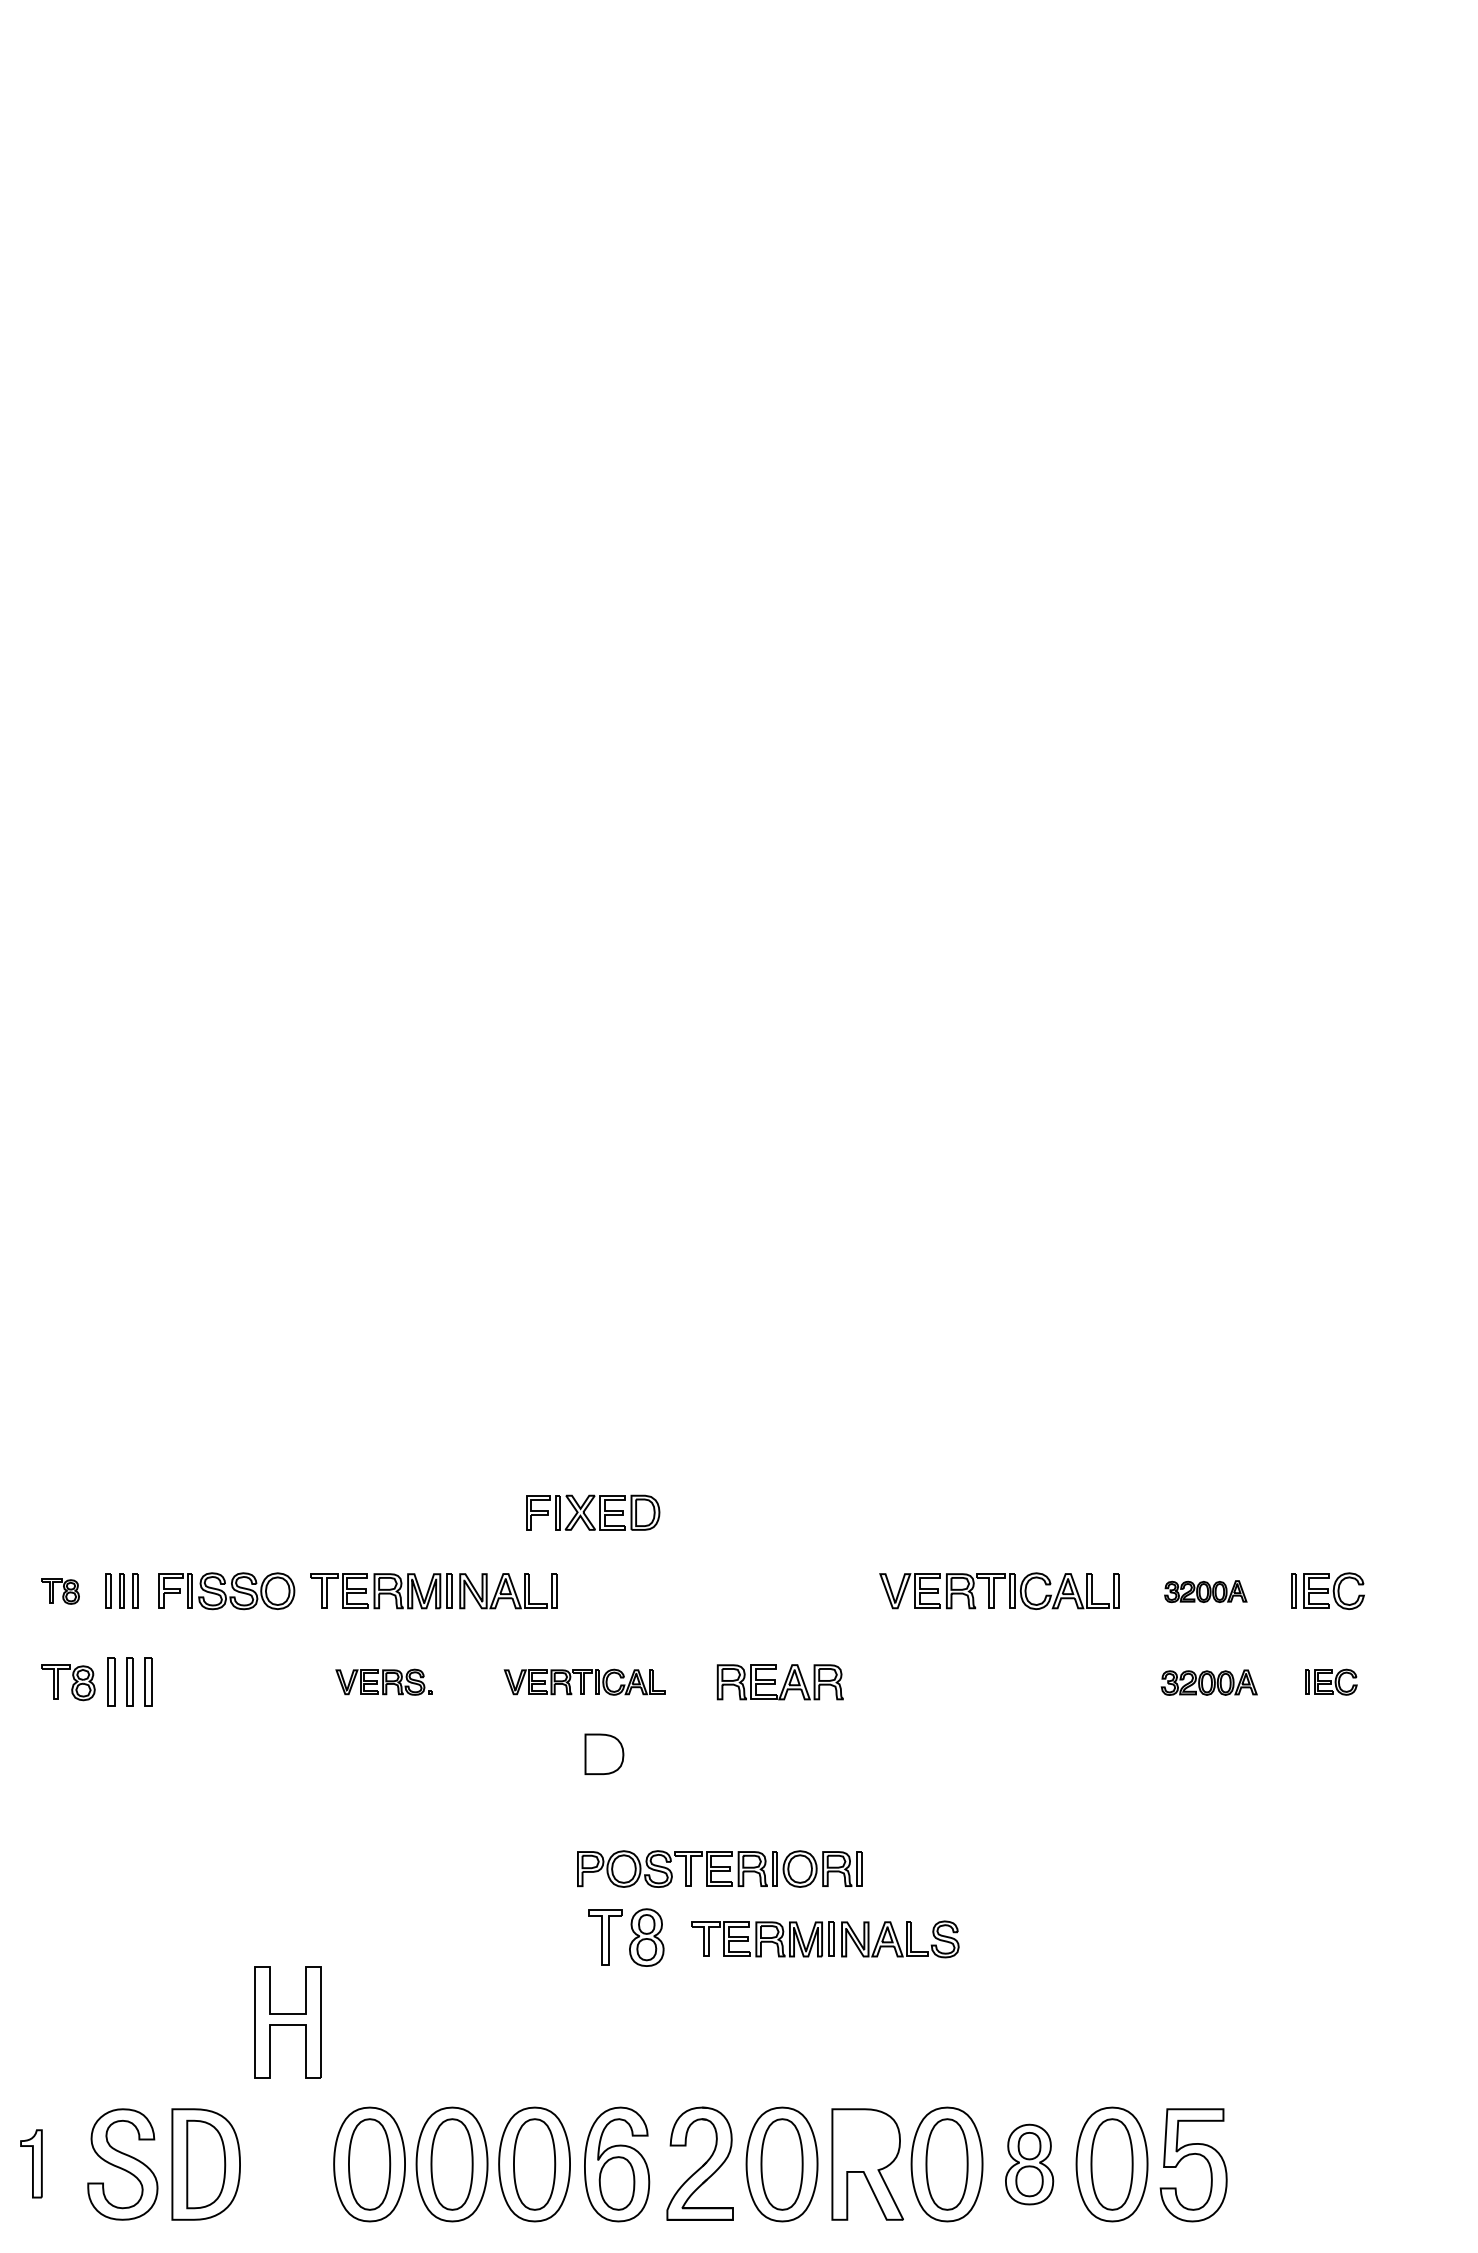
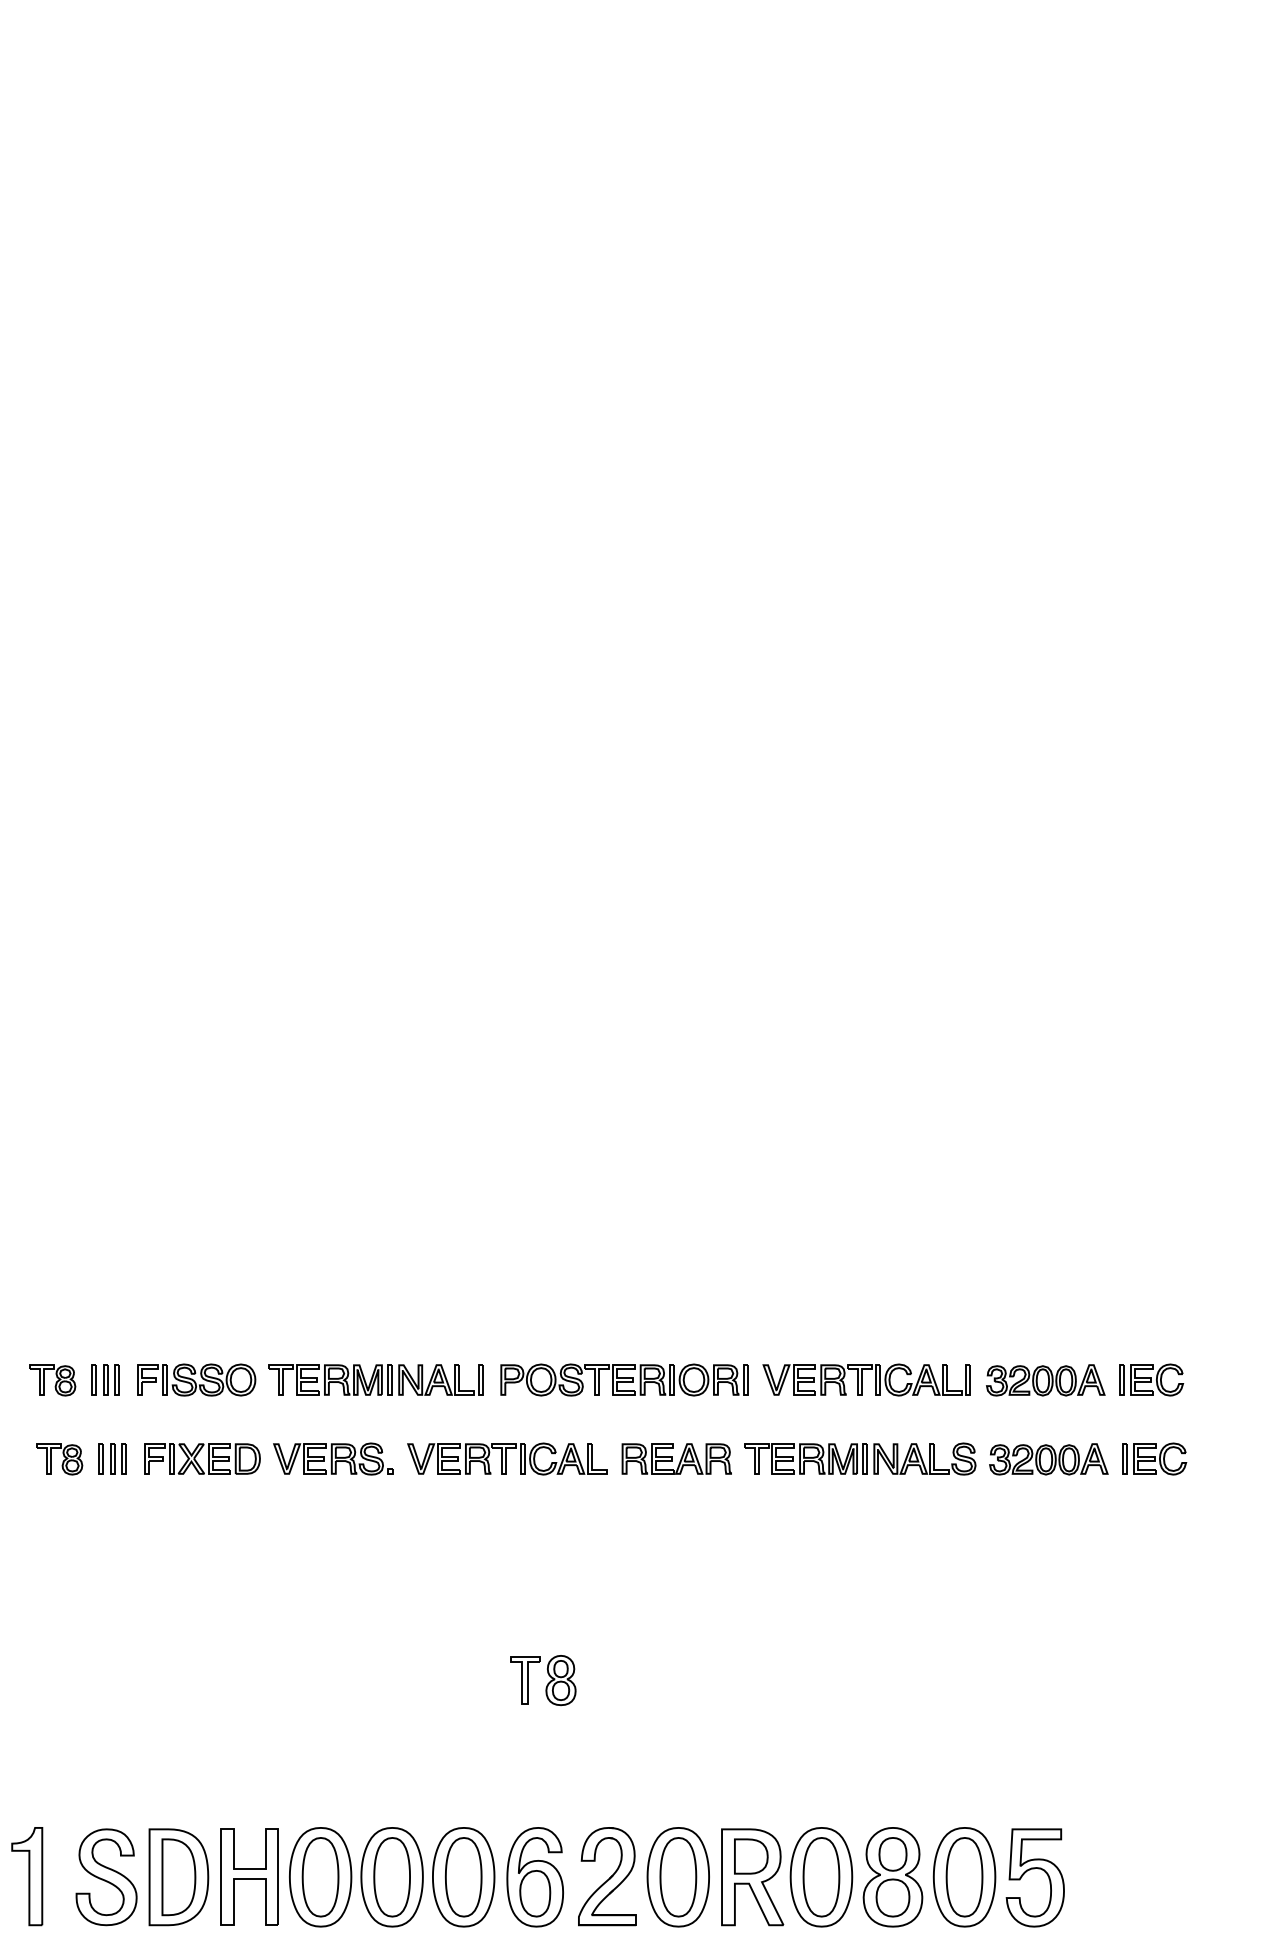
part: (593, 1512) -> (202, 1458), moved
part: (60, 1591) -> (52, 1380), size x1.43
part: (1205, 1591) -> (1045, 1380), size x1.67
part: (129, 1681) -> (112, 1458), size x0.71
part: (384, 1681) -> (333, 1458), size x1.43
part: (585, 1681) -> (507, 1458), size x1.43
part: (1331, 1681) -> (1154, 1458), size x1.43
part: (1208, 1682) -> (1048, 1459), size x1.43
part: (604, 1754) -> (751, 1856), moved
part: (719, 1868) -> (624, 1379), moved
part: (826, 1938) -> (860, 1458), moved
part: (287, 2021) -> (249, 1876), moved
part: (31, 2163) -> (27, 1876), size x1.67
part: (1028, 2164) -> (892, 1877), size x1.43

